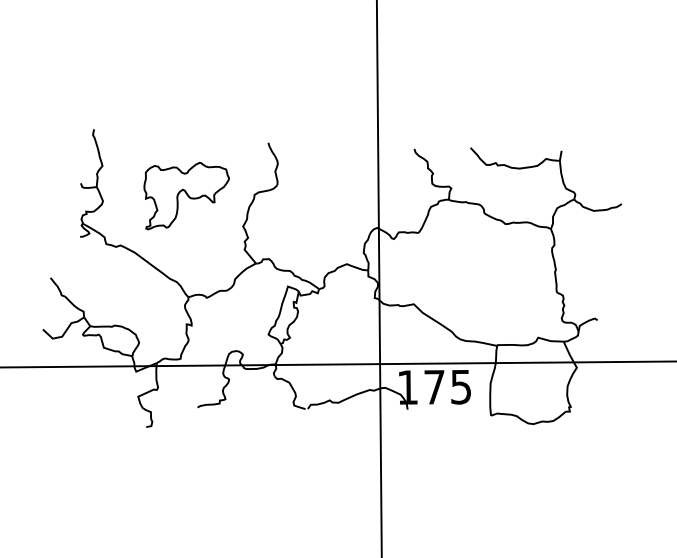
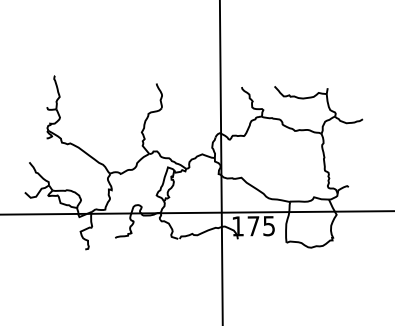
part: (186, 195) -> (108, 114), removed

